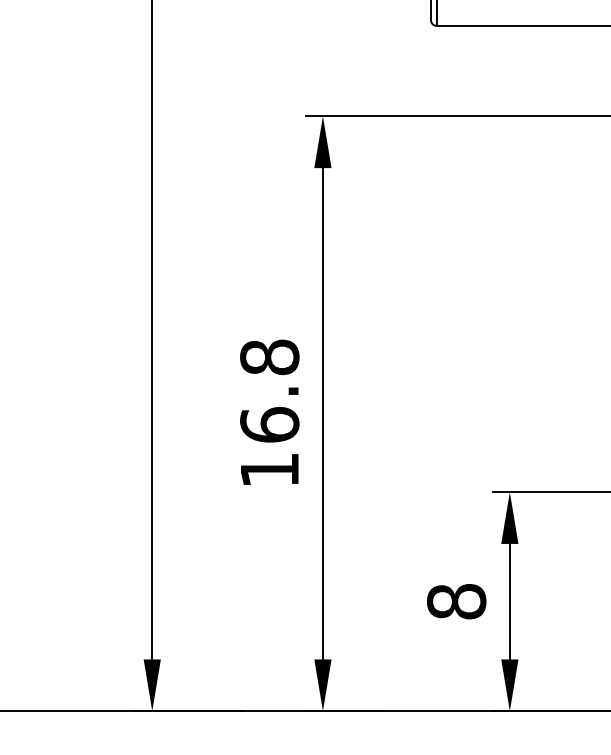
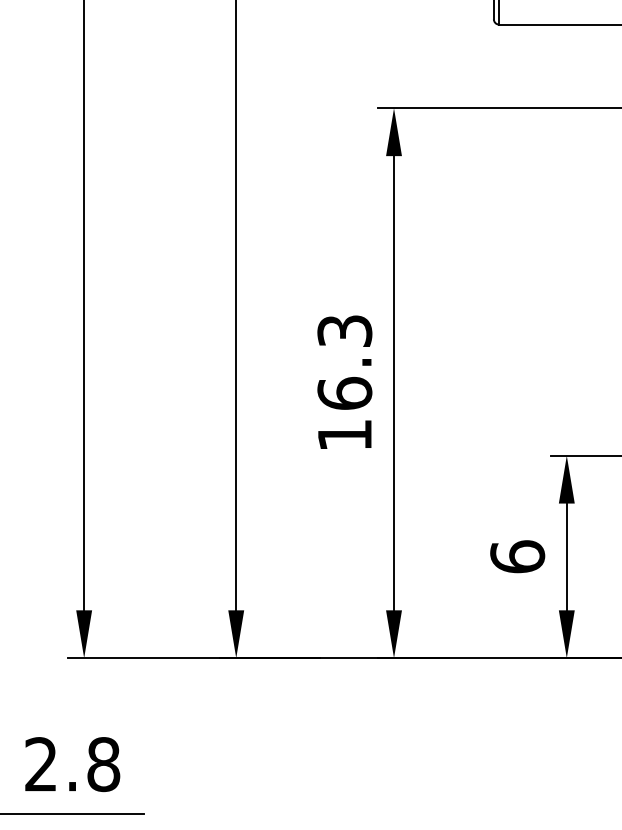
text: (269, 356) -> (344, 330), 16.8 -> 16.3
text: (456, 601) -> (517, 556), 8 -> 6

